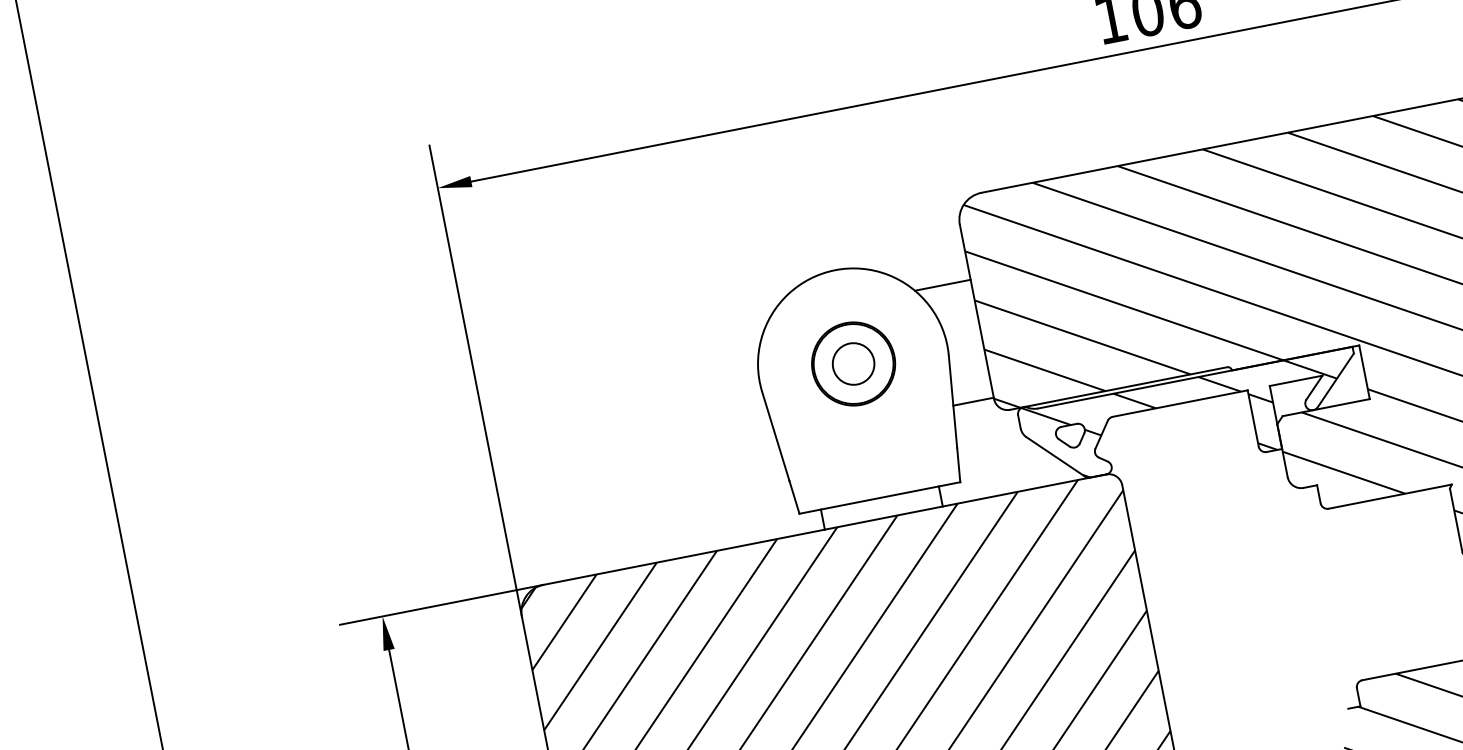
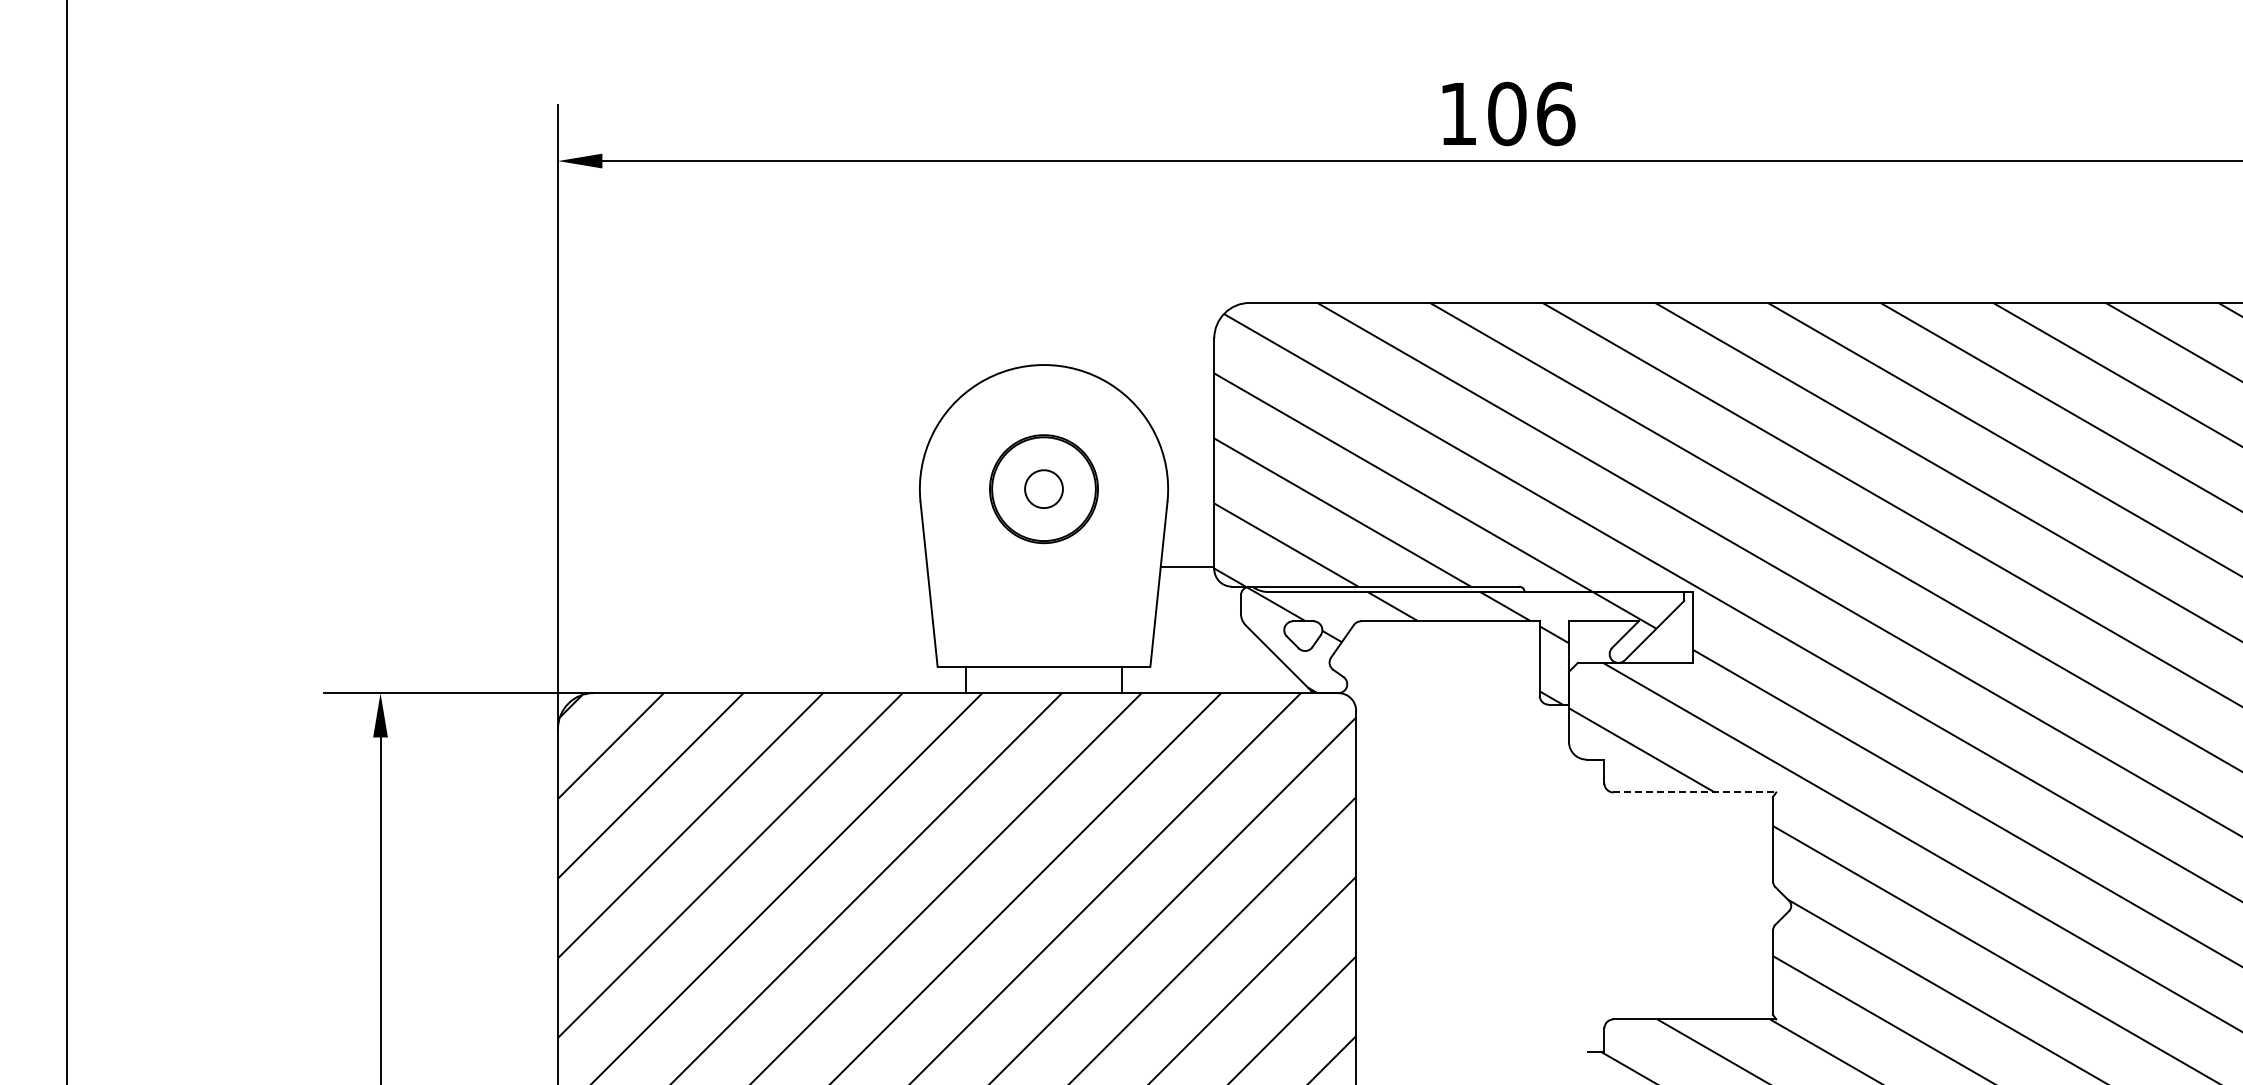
line: (942, 285) -> (1177, 411), removed
circle: (853, 364) -> (1043, 489), size x0.7
line: (1390, 496) -> (1695, 792), solid -> dashed

